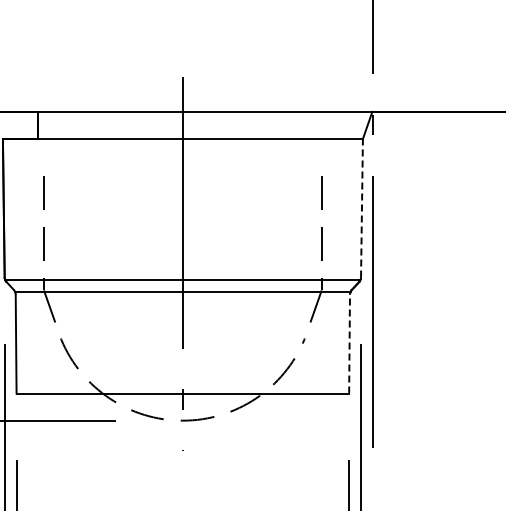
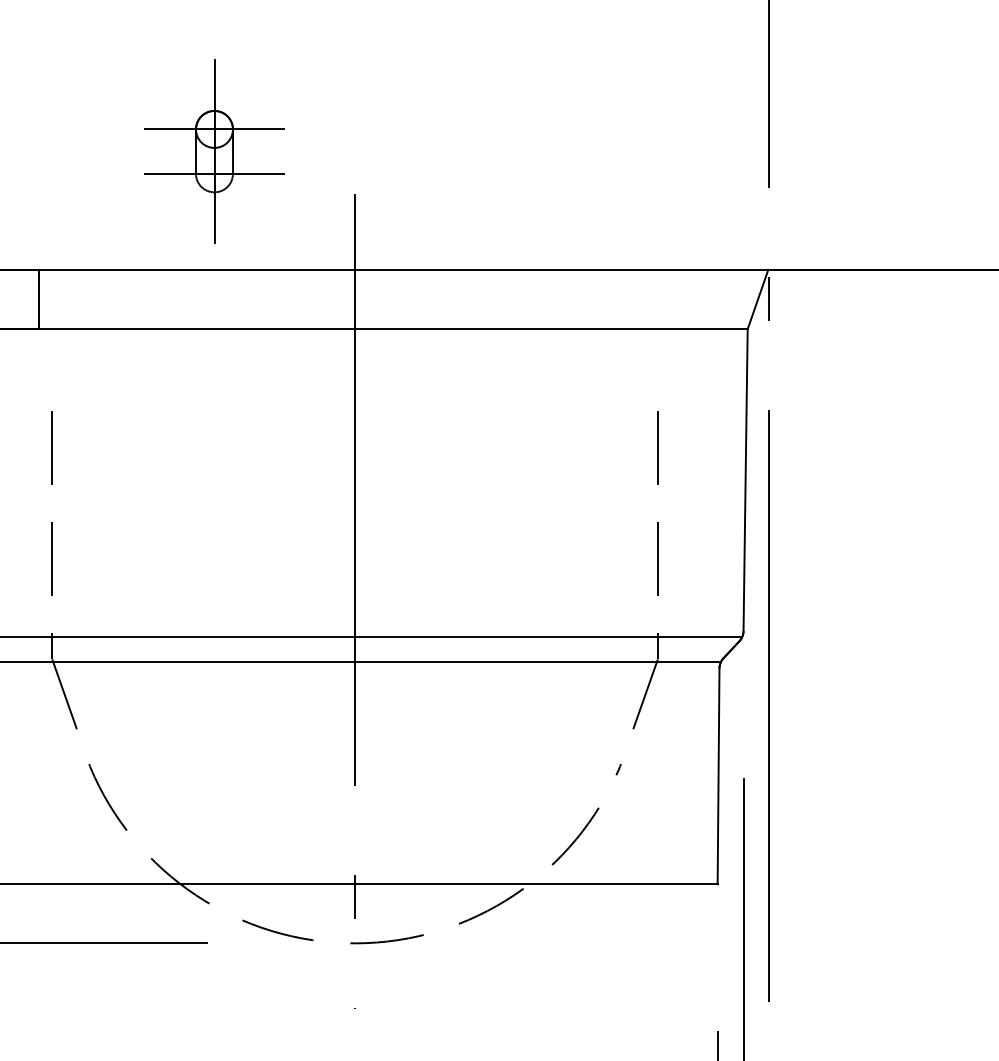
part: (118, 57) -> (214, 151), added
line: (361, 207) -> (744, 478), dashed -> solid
line: (349, 344) -> (718, 777), dashed -> solid

